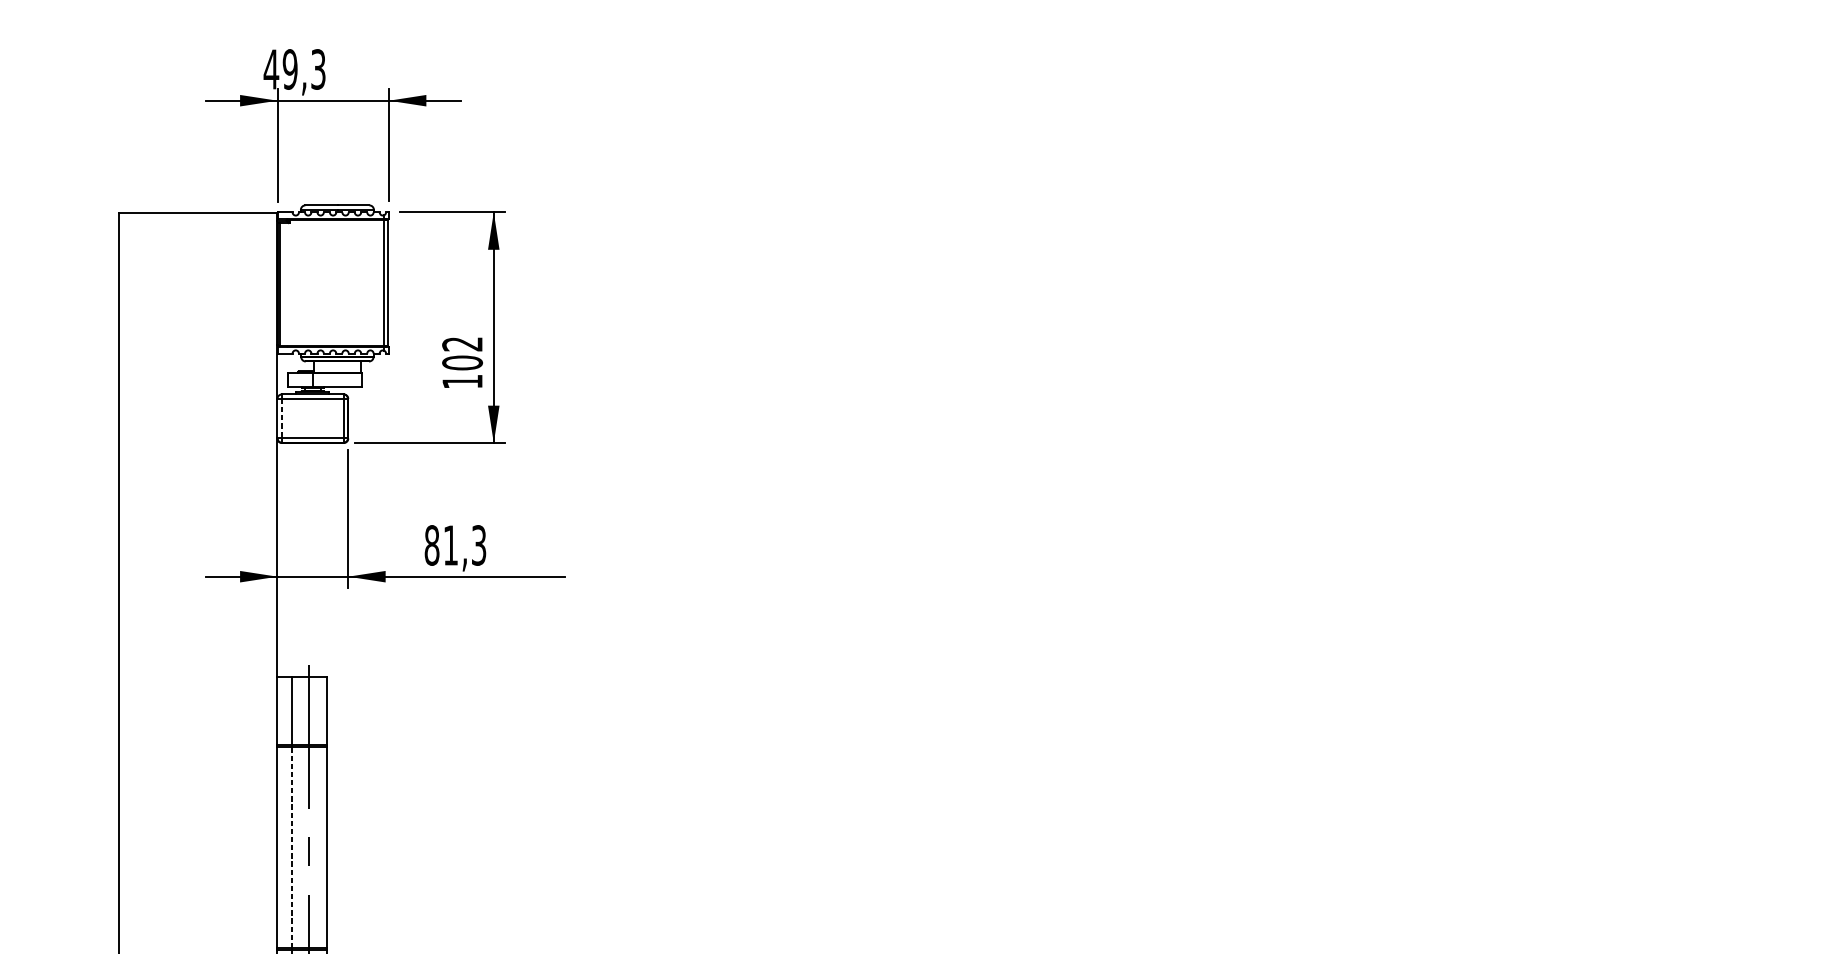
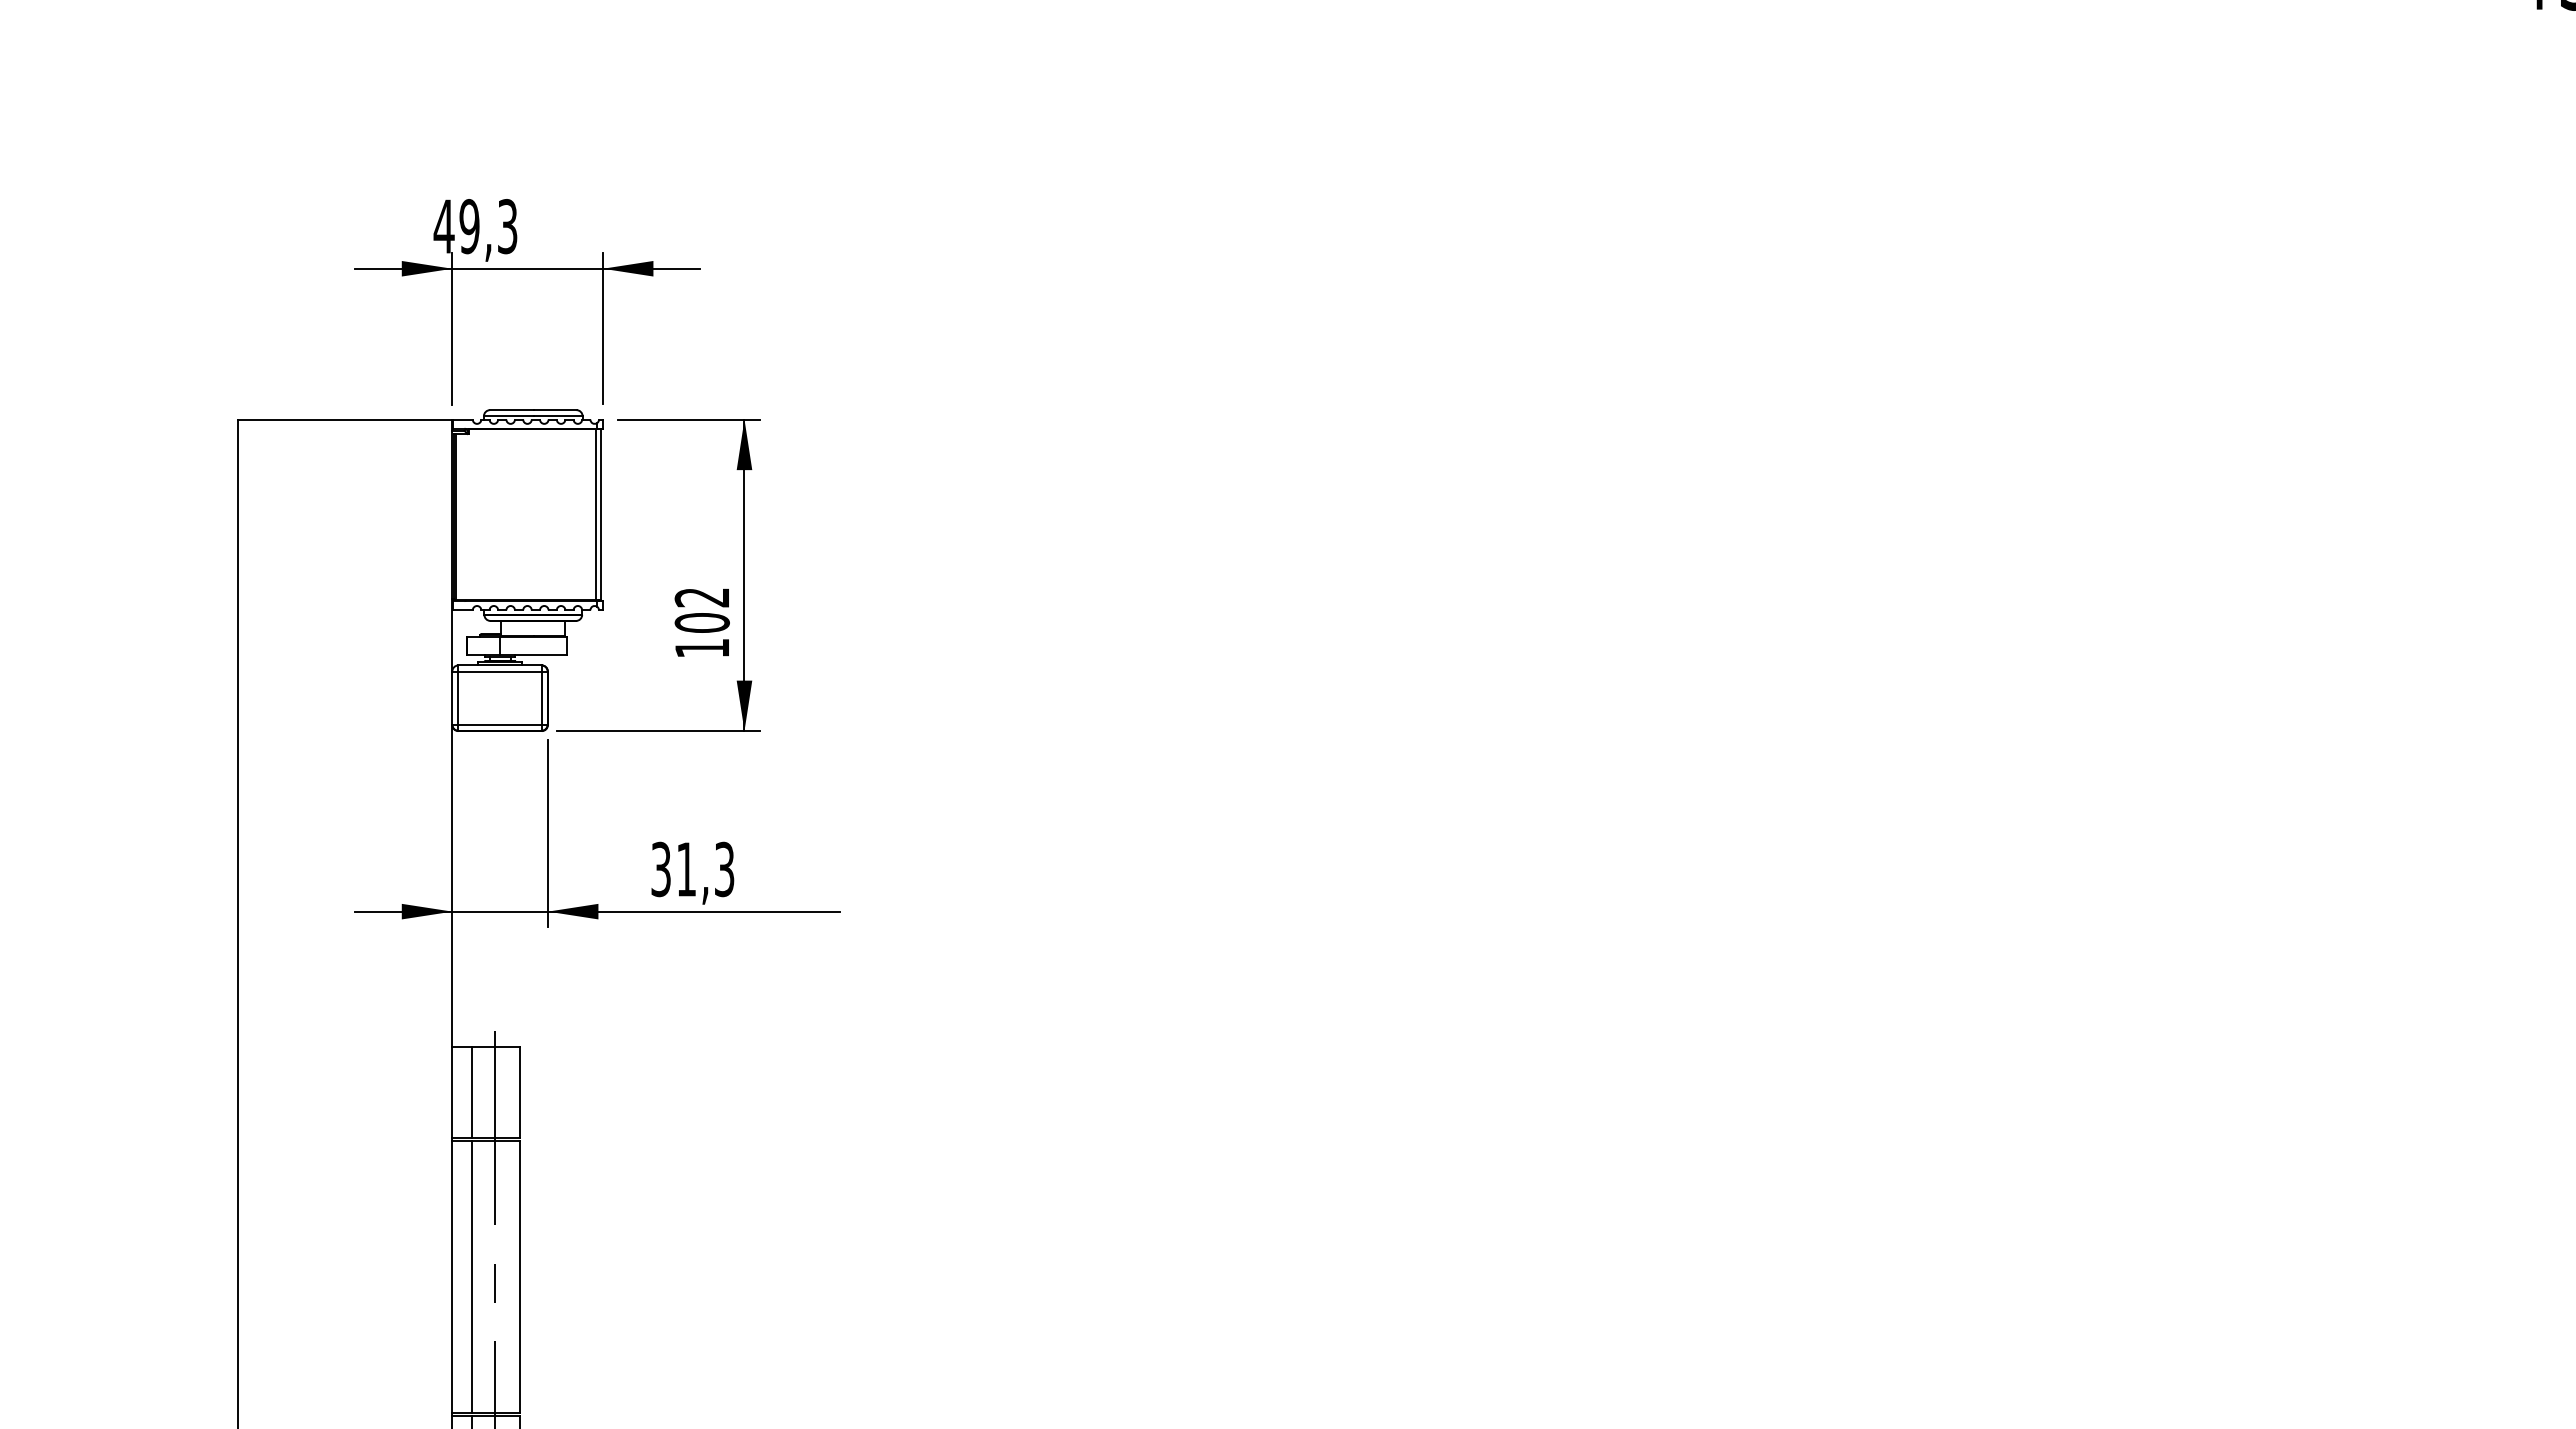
line: (282, 418) -> (458, 698), dashed -> solid
text: (432, 545) -> (661, 869), 81,3 -> 31,3
line: (291, 847) -> (471, 1277), dashed -> solid

